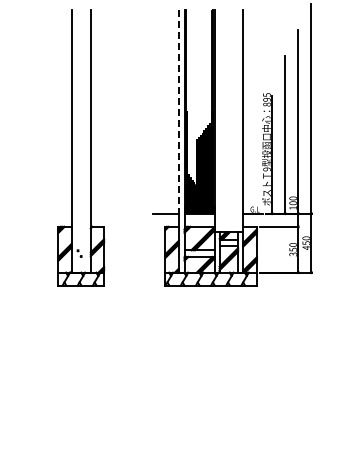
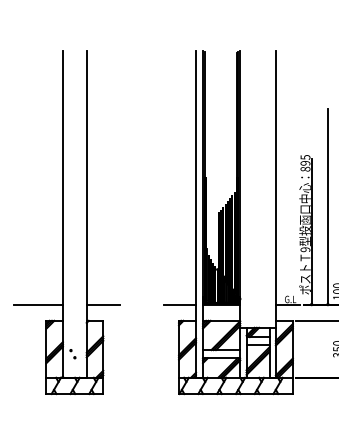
line: (178, 112) -> (195, 179), dashed -> solid
line: (51, 213) -> (37, 304), added
line: (103, 213) -> (102, 304), added

